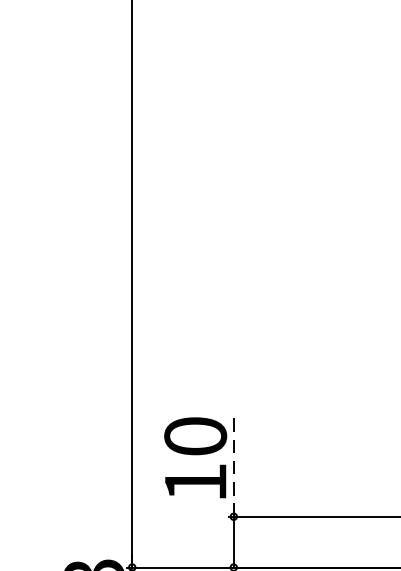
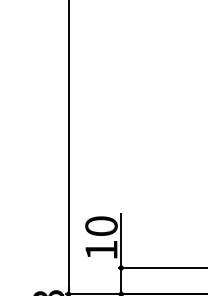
line: (234, 463) -> (121, 240), dashed -> solid

